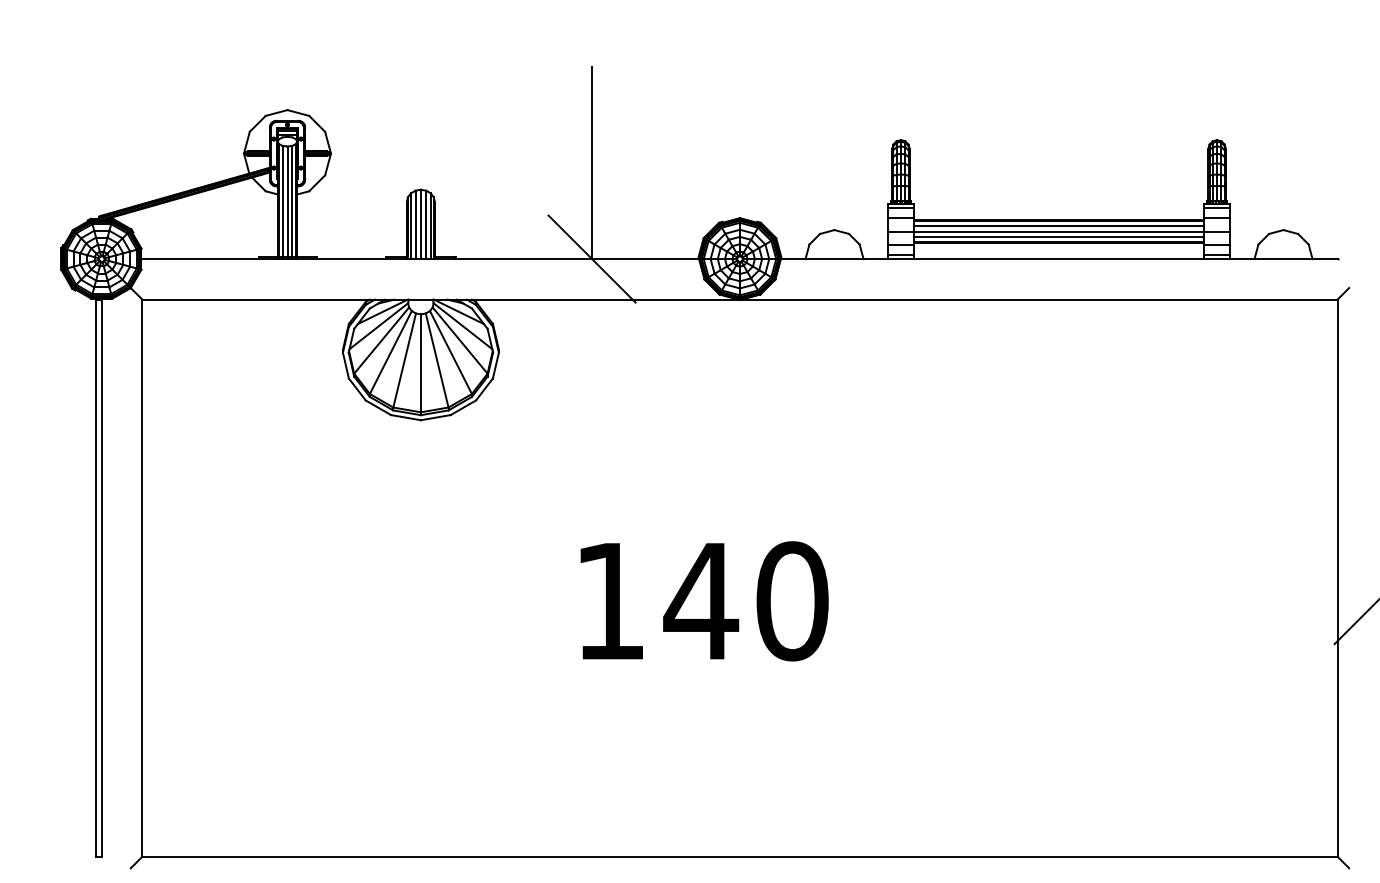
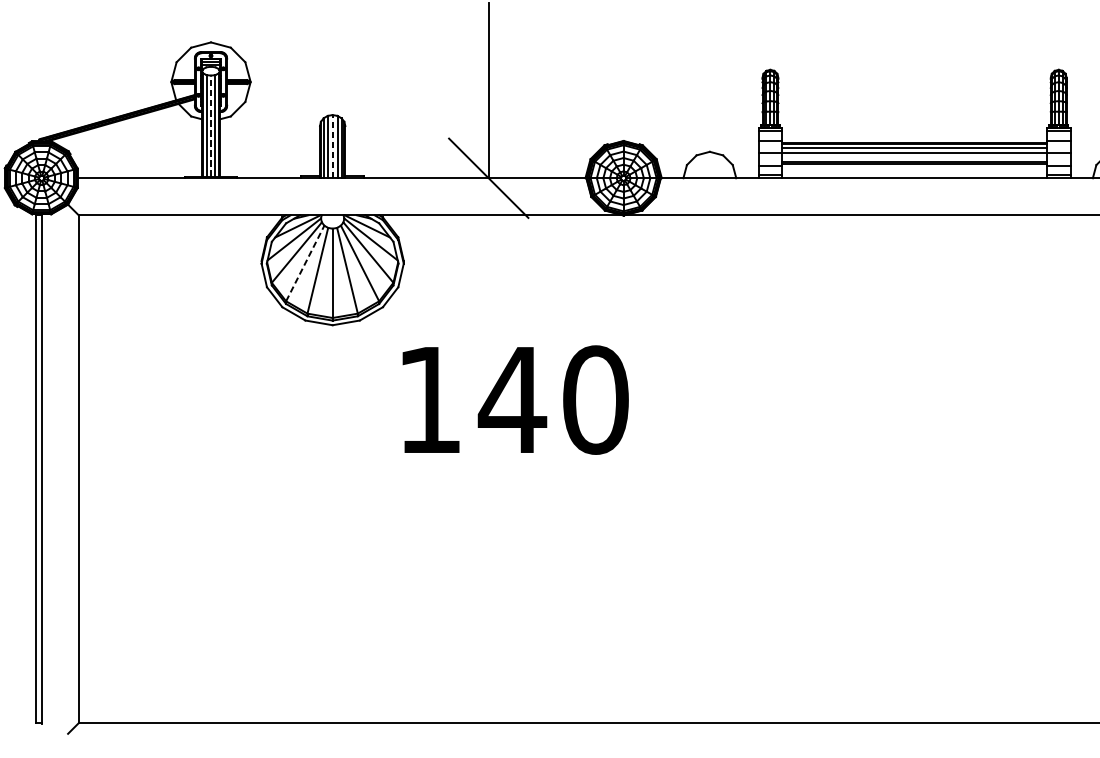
line: (287, 201) -> (211, 125), solid -> dashed
line: (420, 224) -> (332, 146), solid -> dashed
line: (1059, 237) -> (914, 158), removed
line: (391, 352) -> (305, 263), solid -> dashed
text: (704, 601) -> (515, 400), moved

